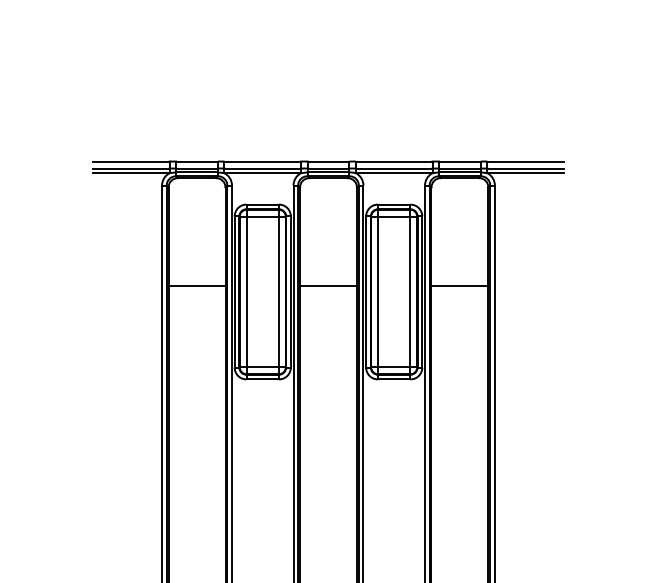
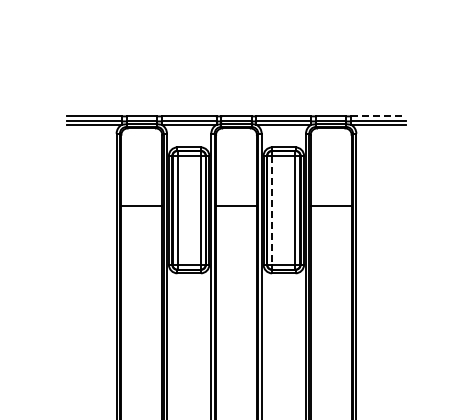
line: (525, 161) -> (378, 116), solid -> dashed
line: (378, 292) -> (272, 210), solid -> dashed

